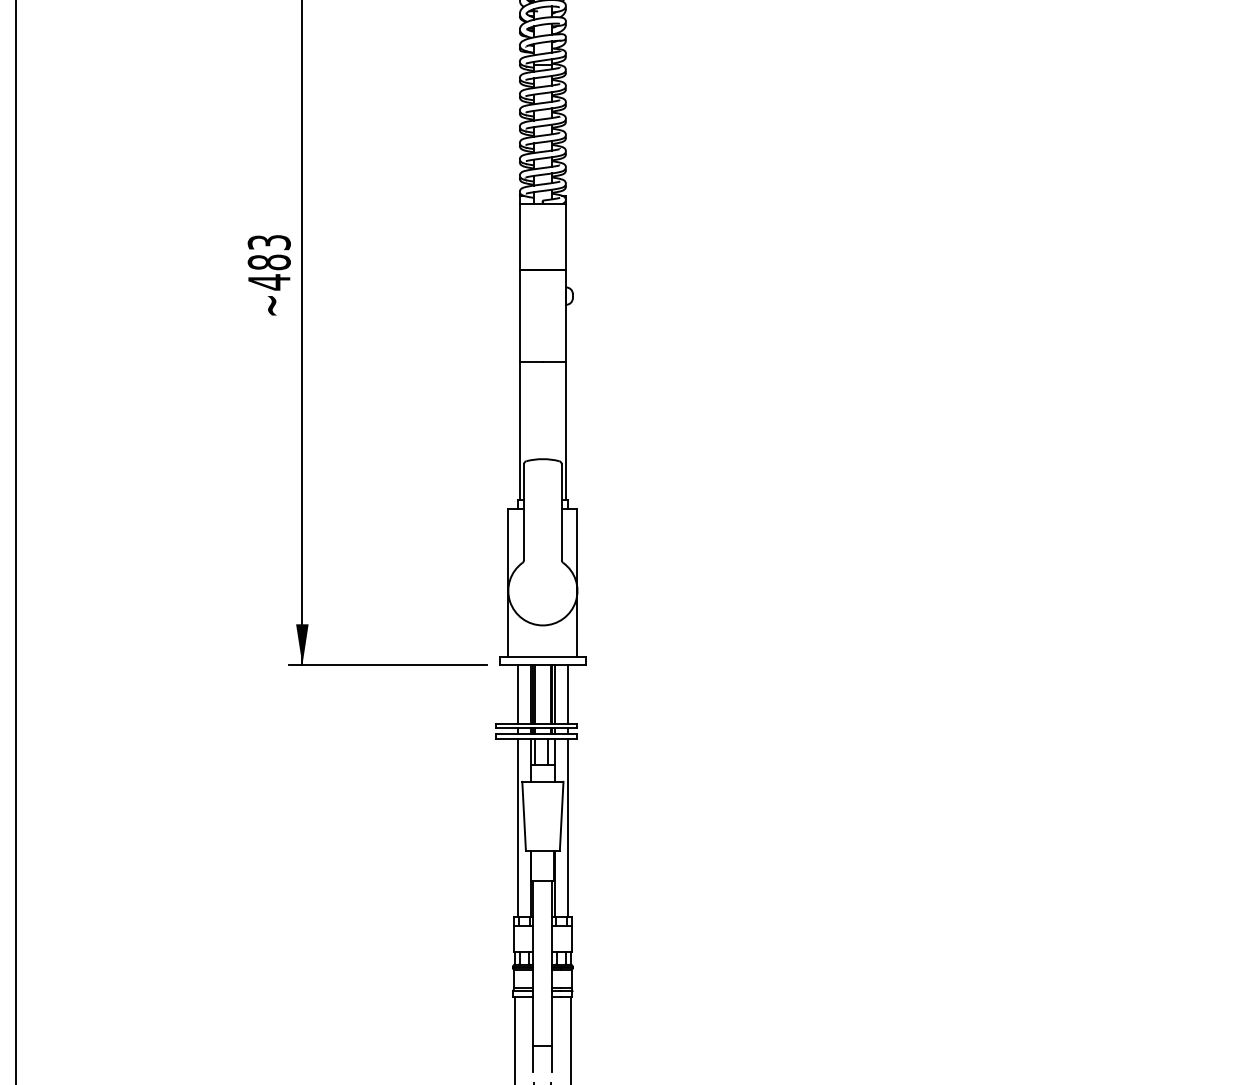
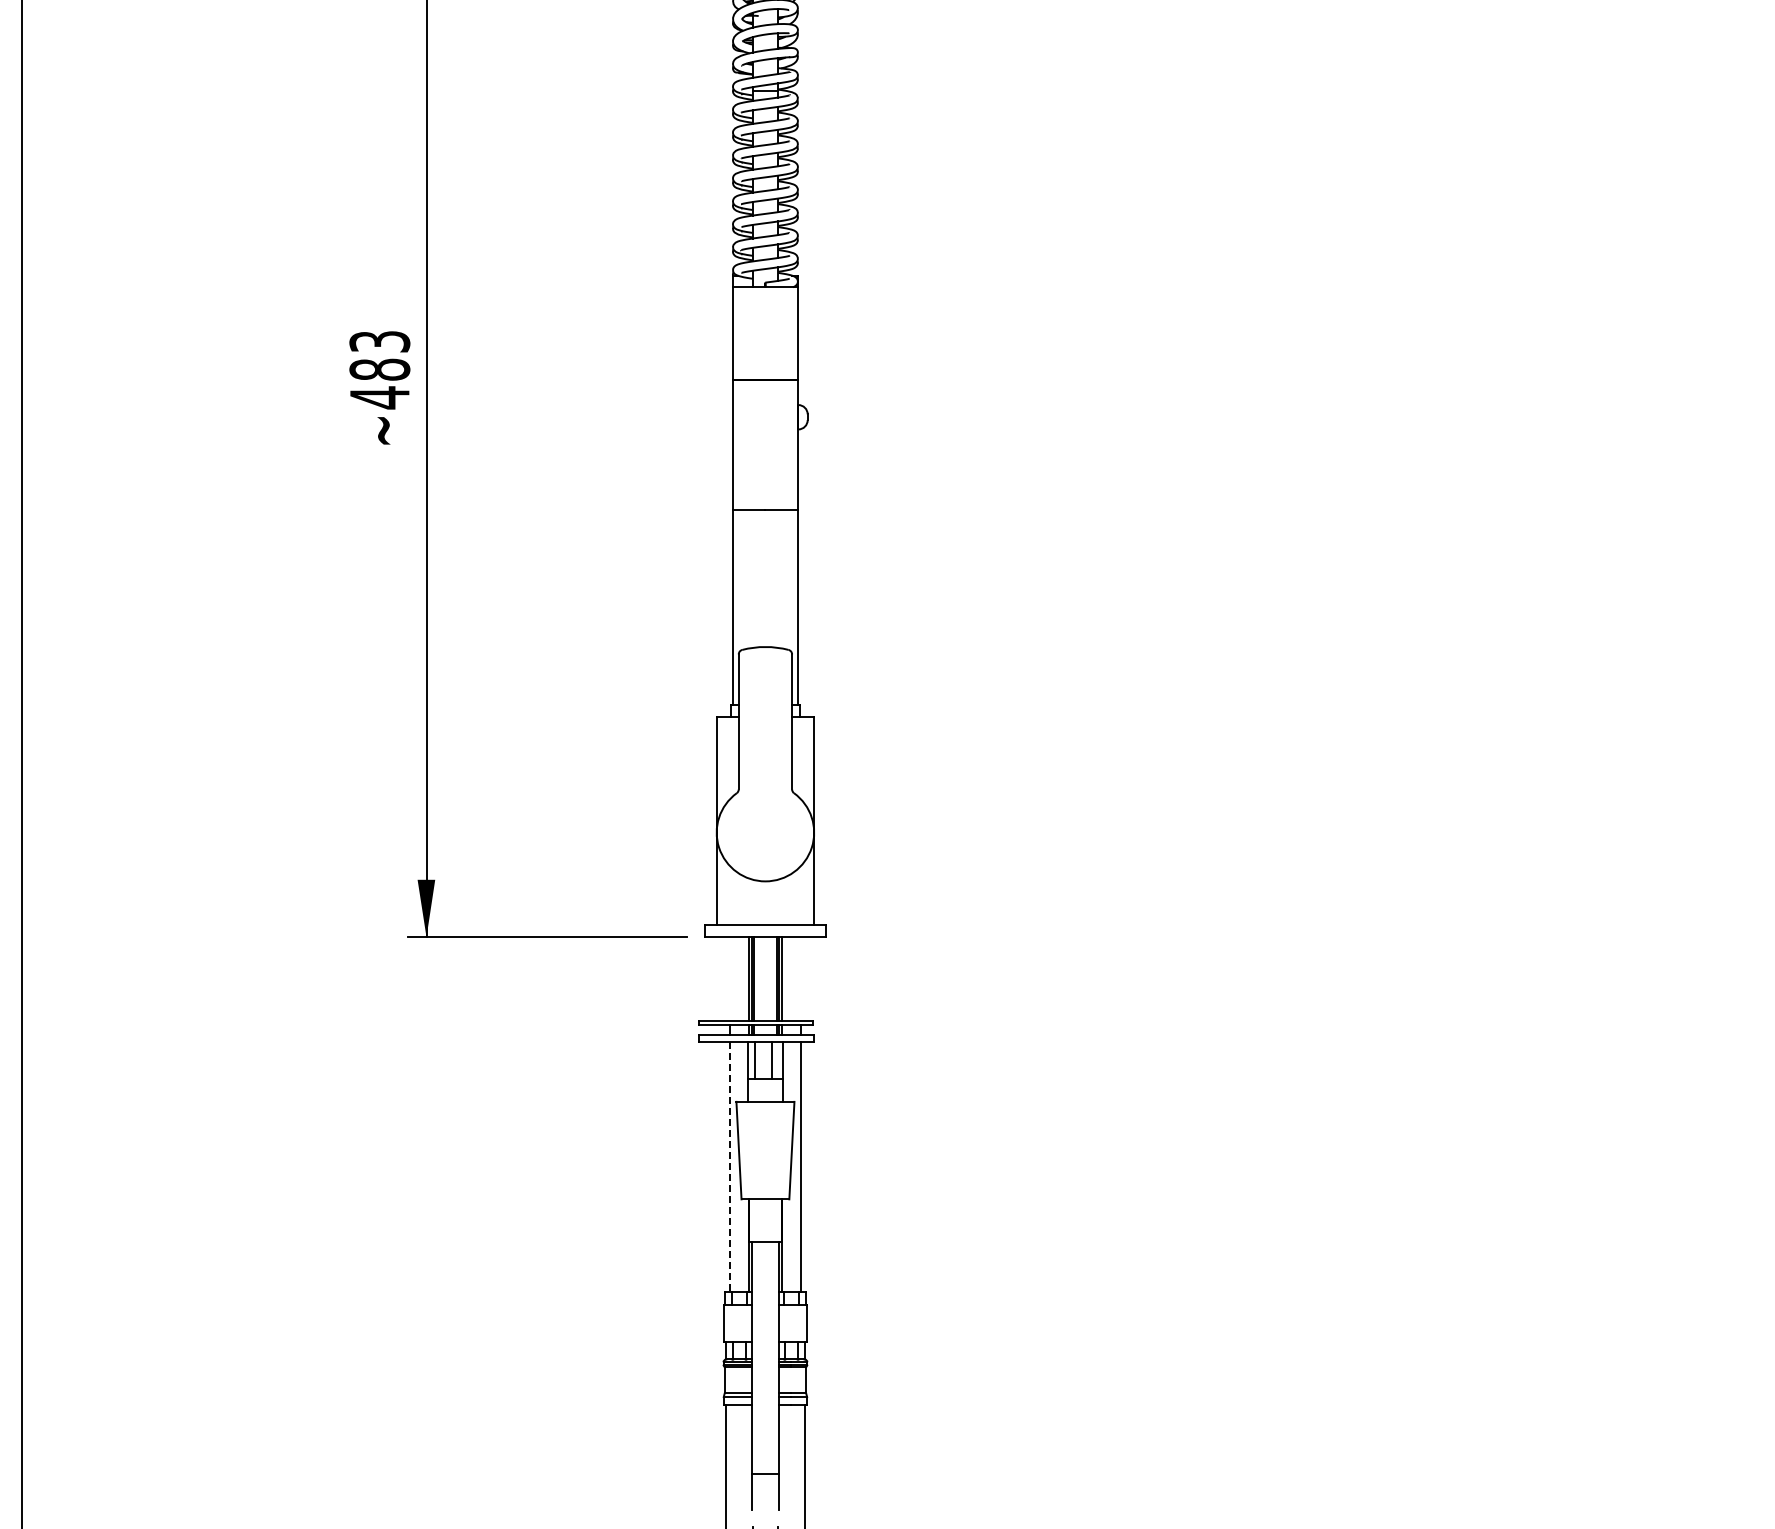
line: (518, 694) -> (730, 978), removed
line: (567, 694) -> (800, 978), removed
line: (518, 828) -> (730, 1167), solid -> dashed

